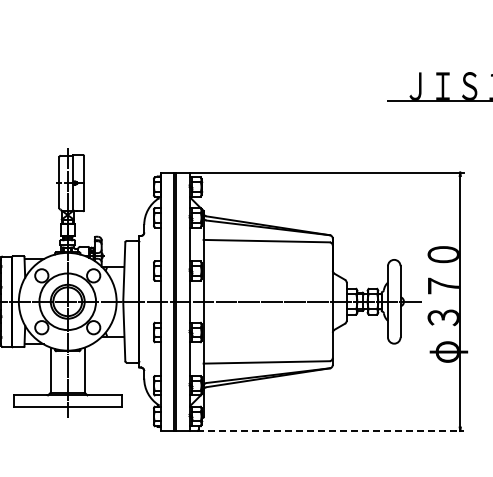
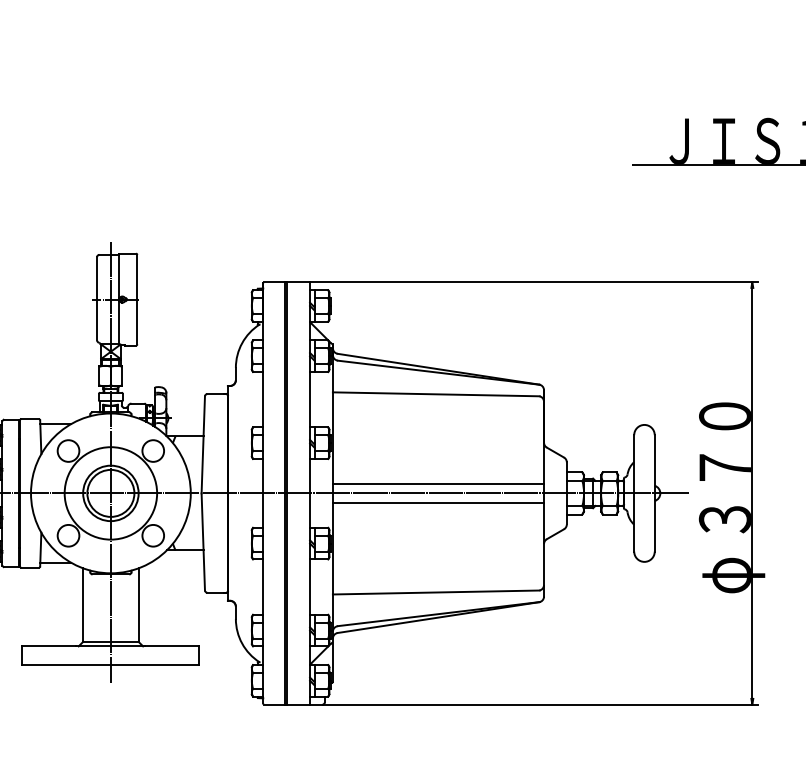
line: (267, 296) -> (437, 484), added
line: (267, 307) -> (437, 502), added
line: (331, 430) -> (541, 703), dashed -> solid

